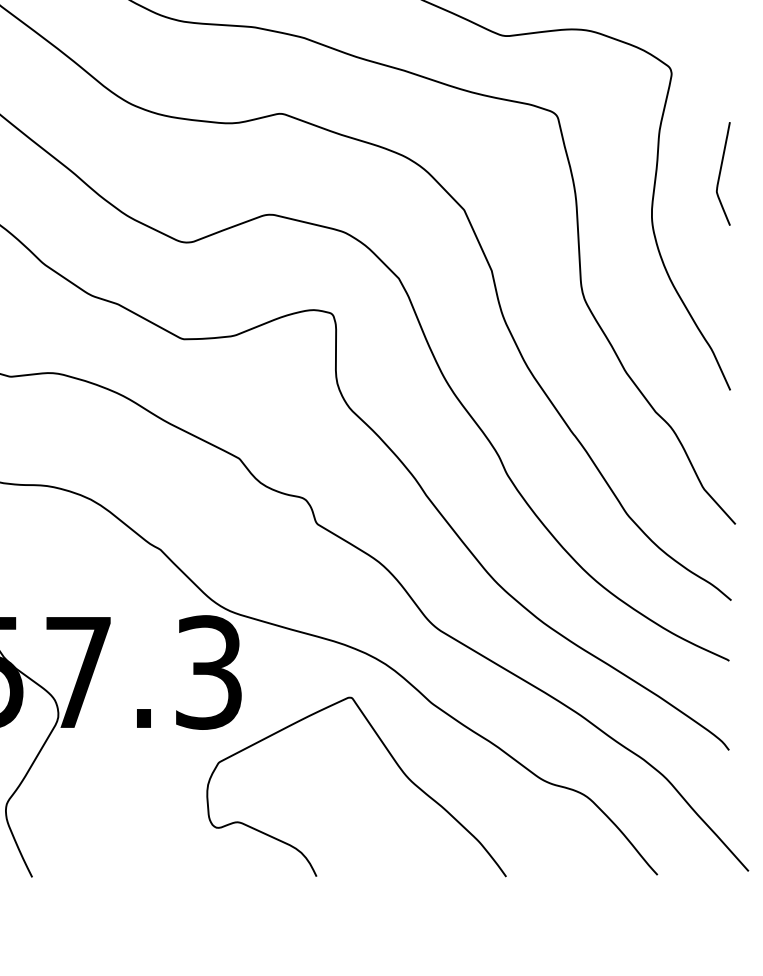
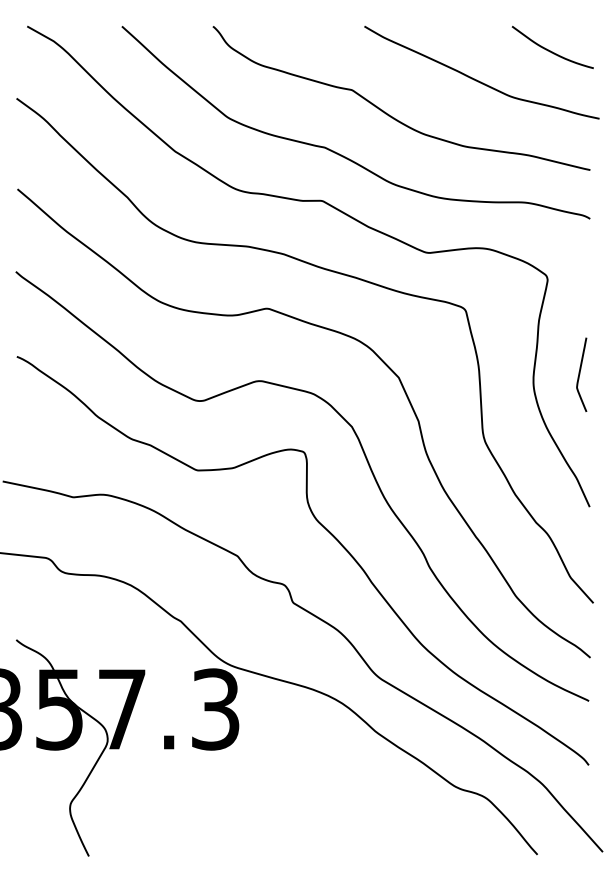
curve: (721, 173) -> (580, 374), moved
curve: (392, 760) -> (347, 772), removed

